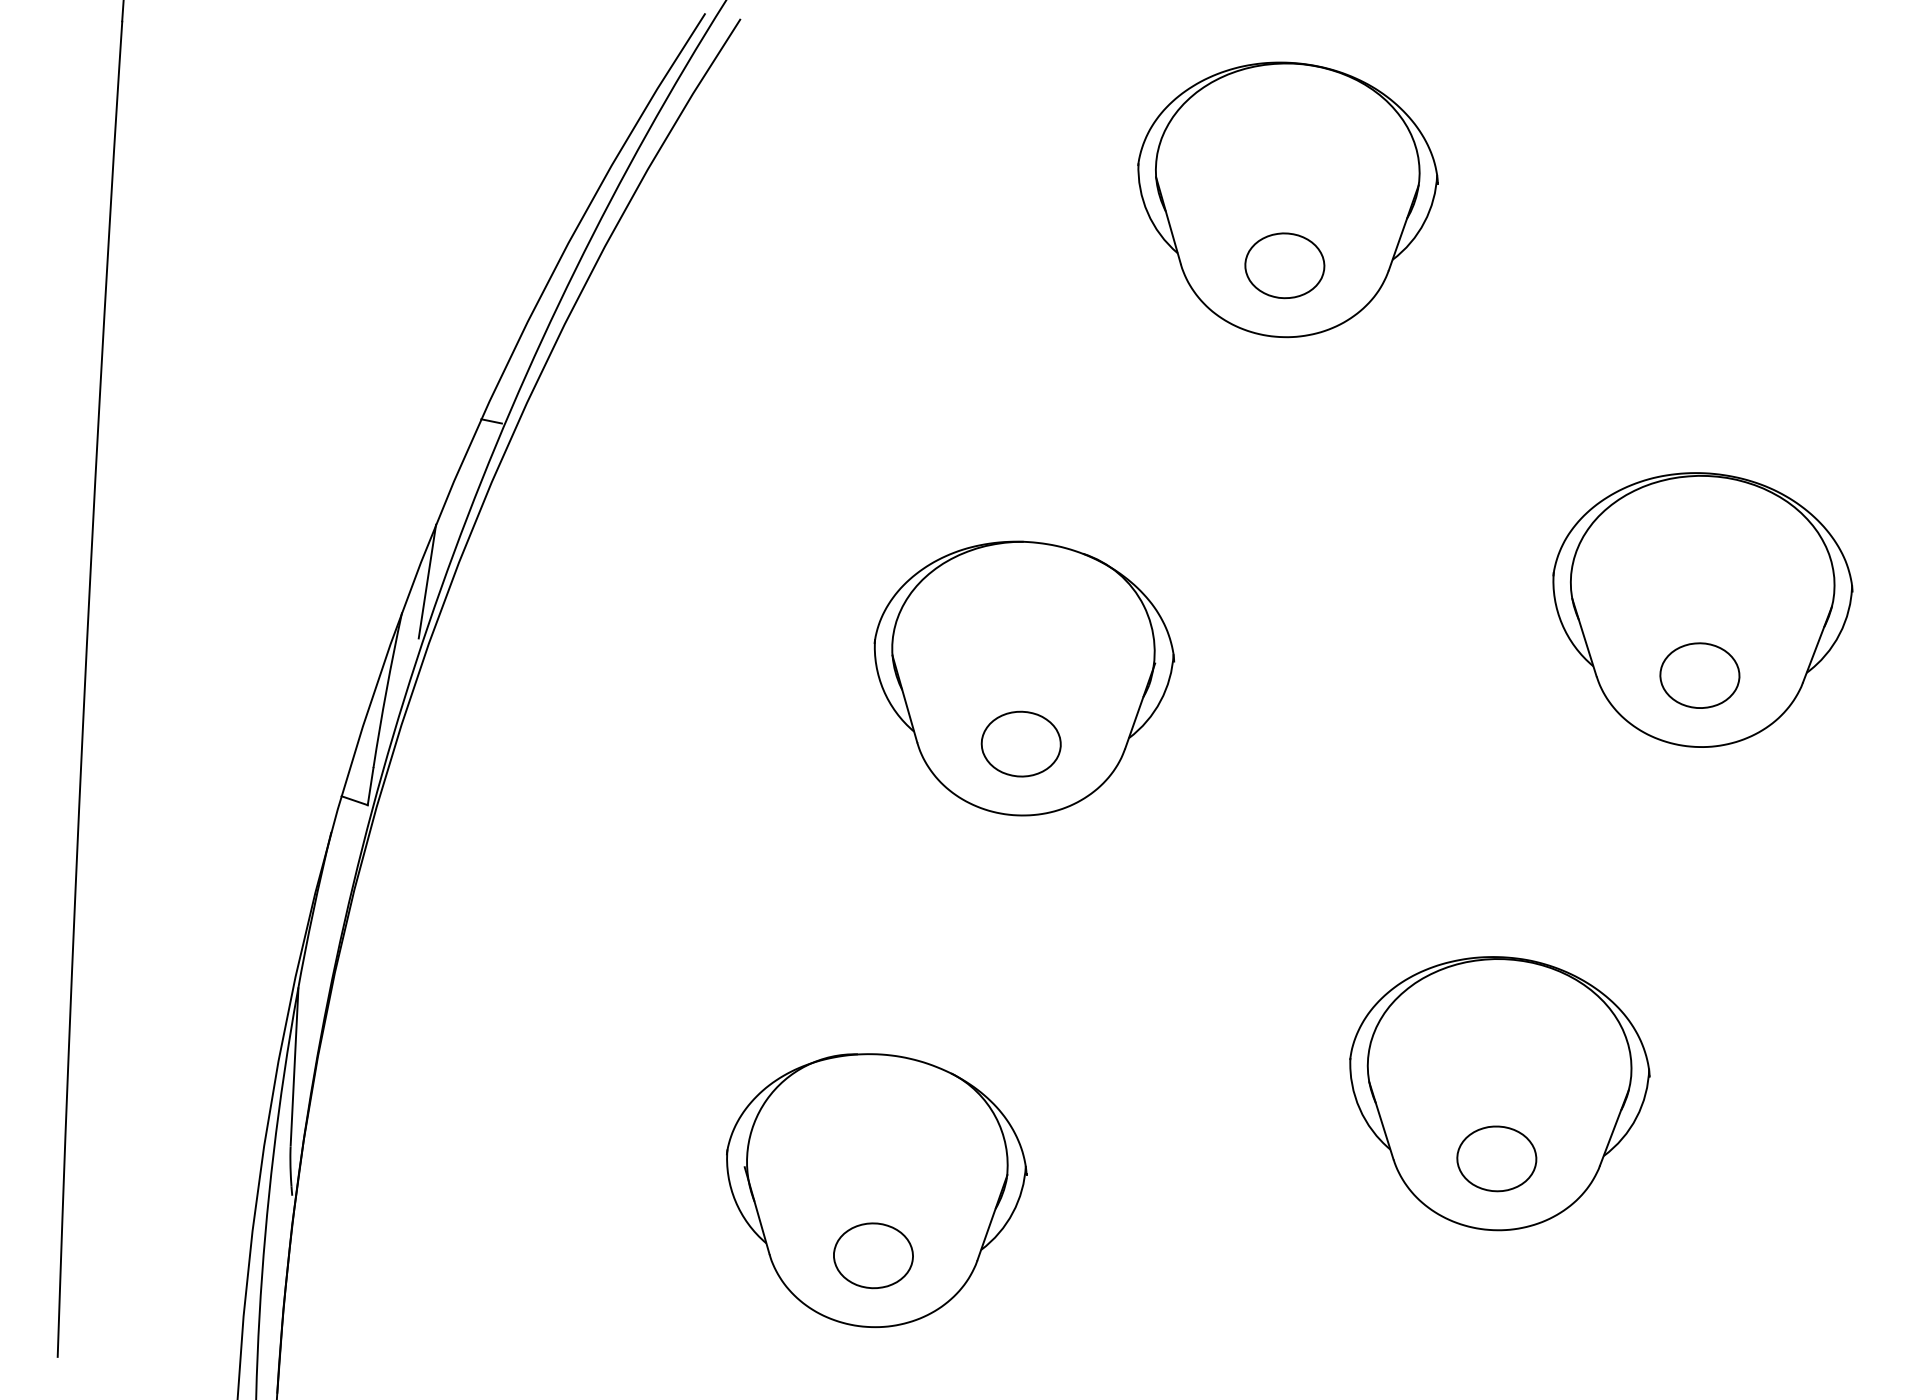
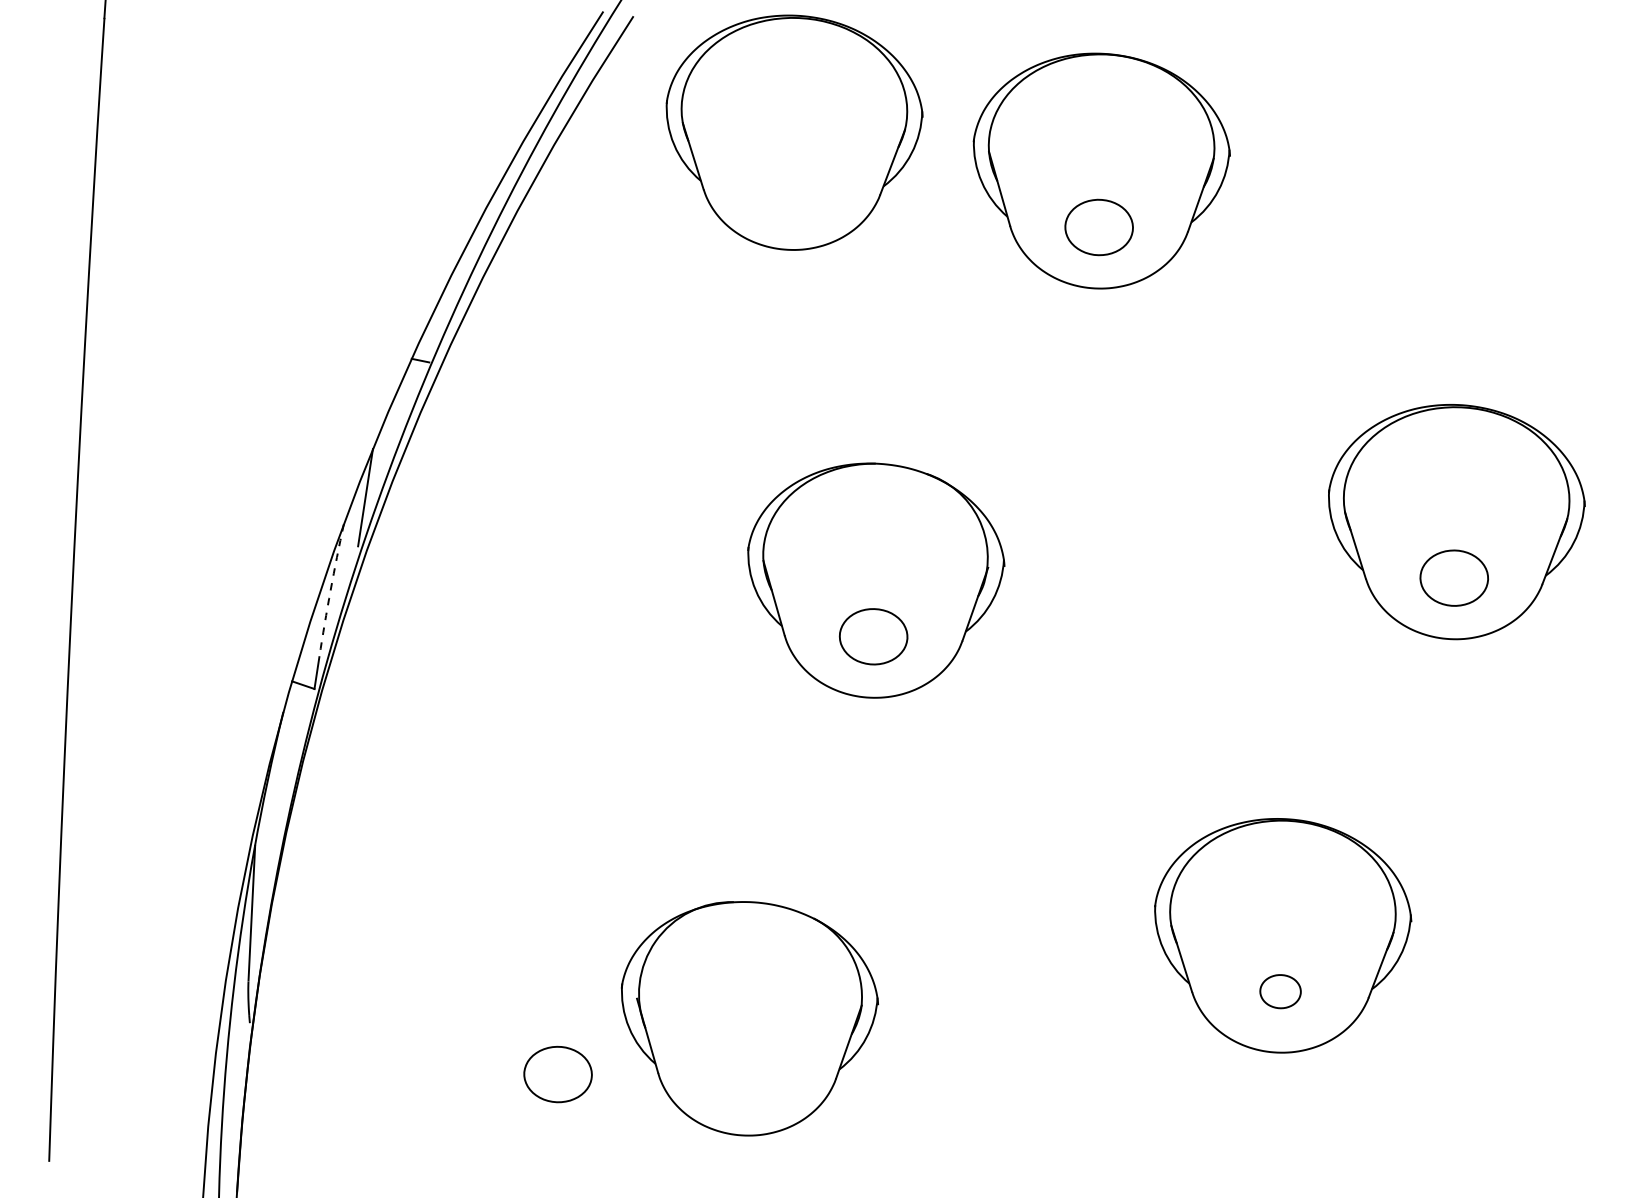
part: (928, 154) -> (794, 132), added
arc: (386, 690) -> (330, 590), solid -> dashed
part: (1496, 1158) -> (1280, 991), size x0.6
part: (873, 1255) -> (558, 1074), moved

